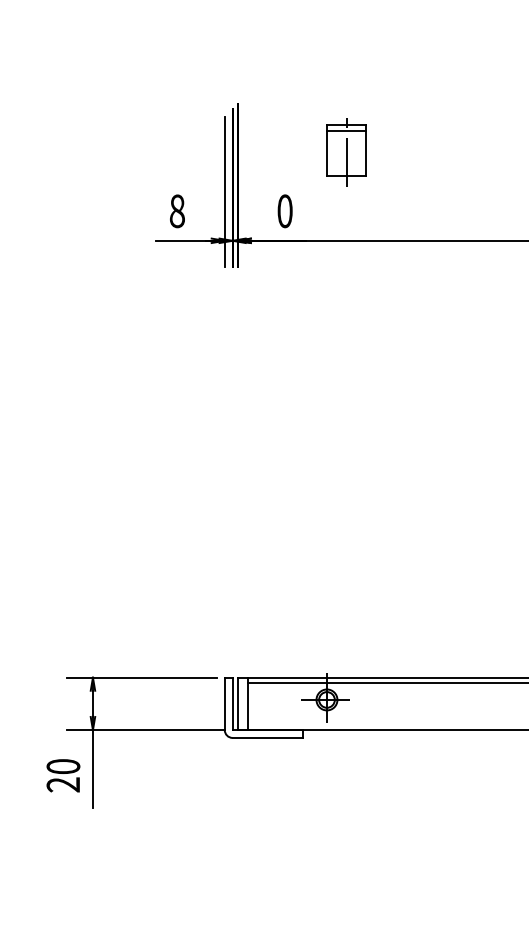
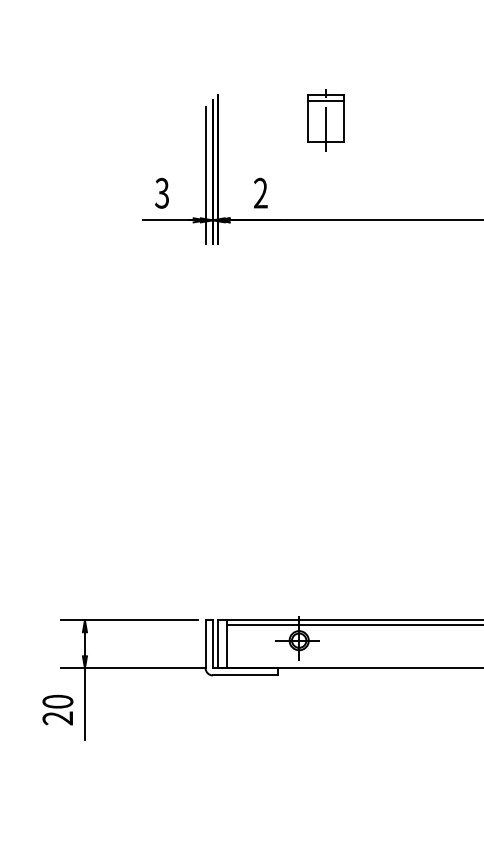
part: (346, 152) -> (325, 120), moved
text: (176, 211) -> (161, 193), 8 -> 3
text: (284, 211) -> (260, 193), 0 -> 2

